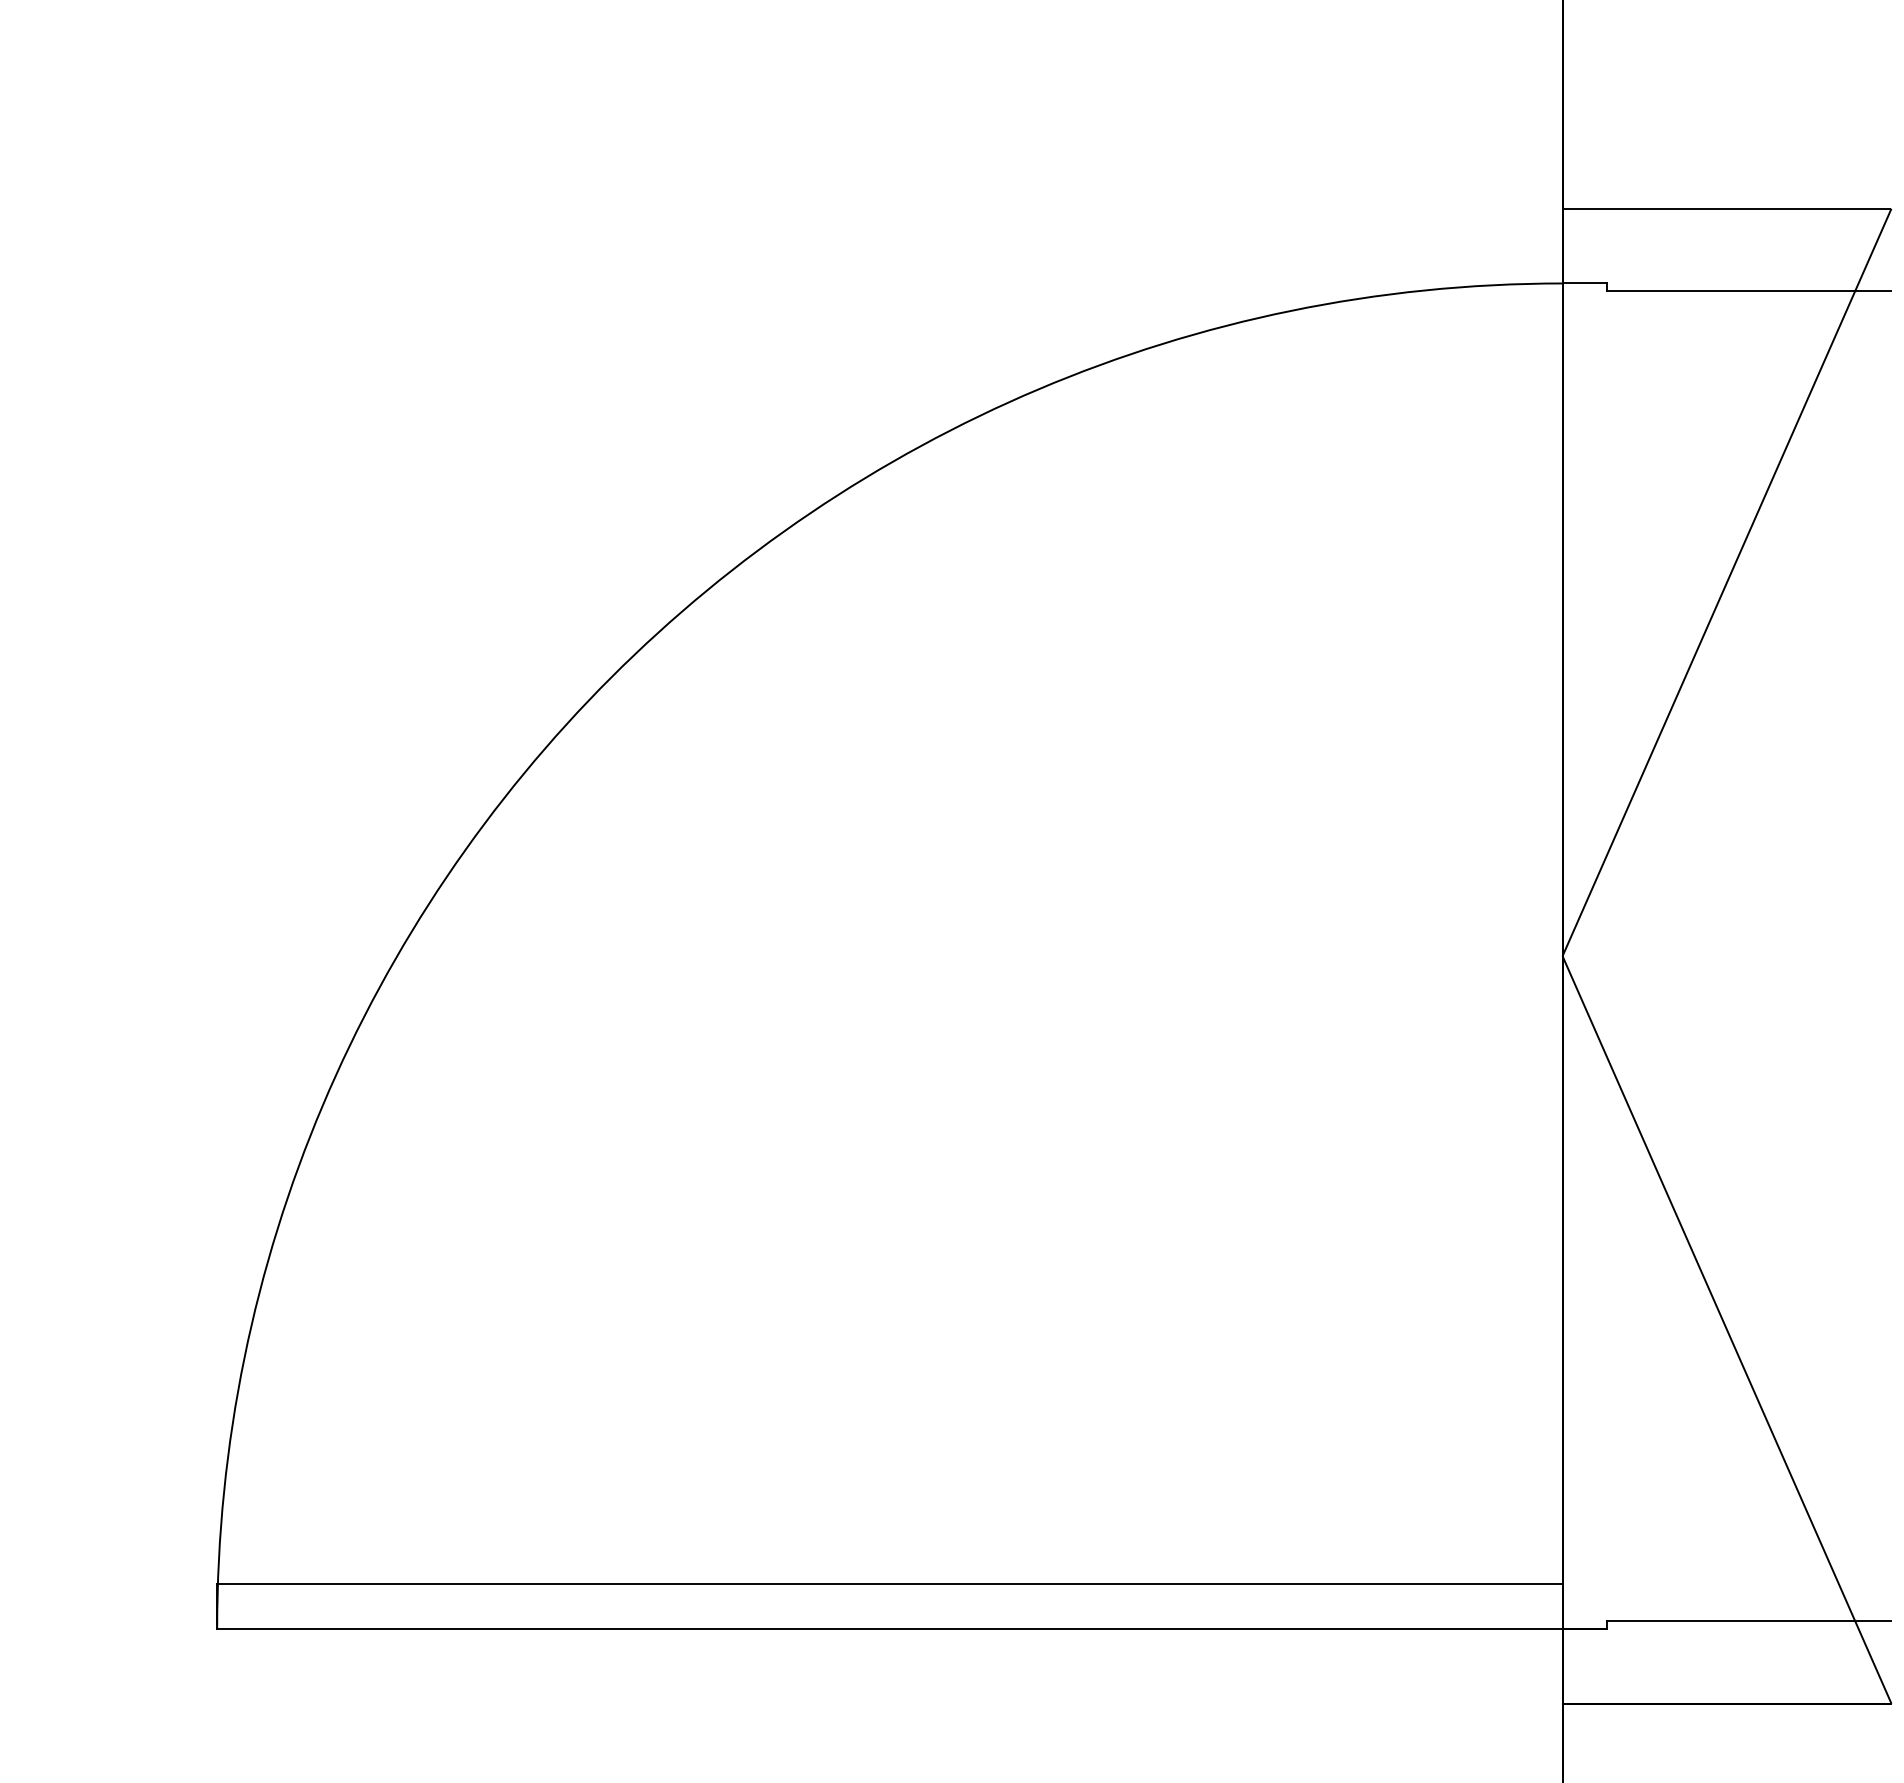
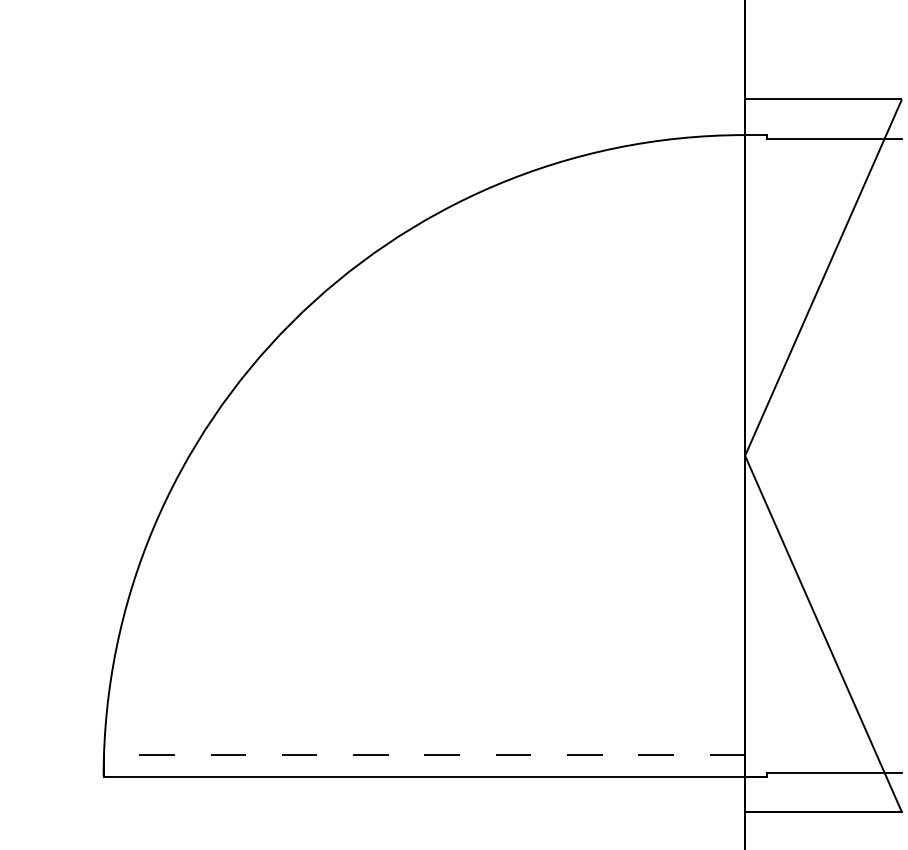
line: (890, 1584) -> (424, 755), solid -> dashed

